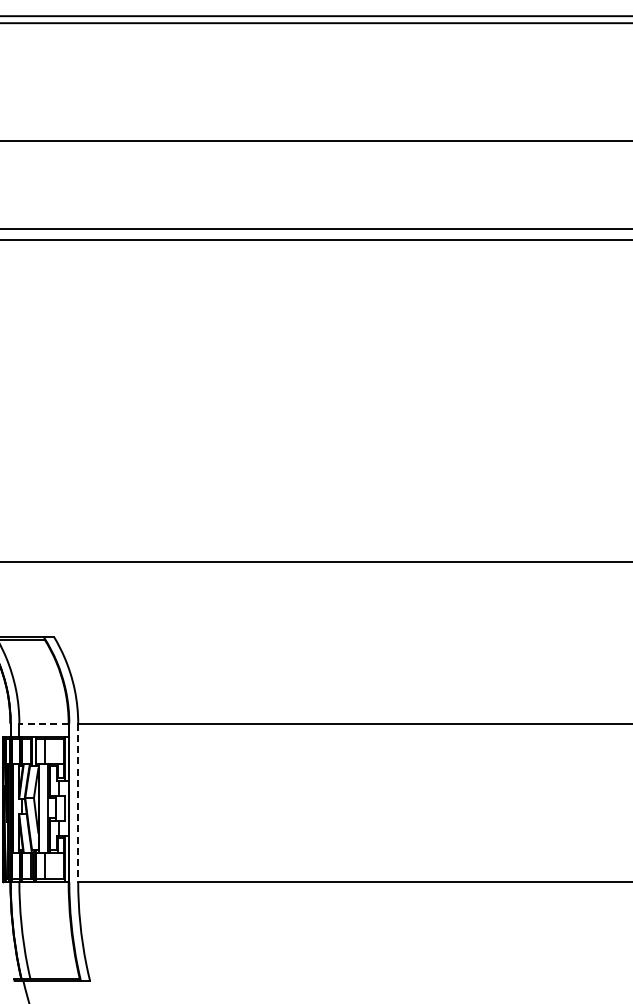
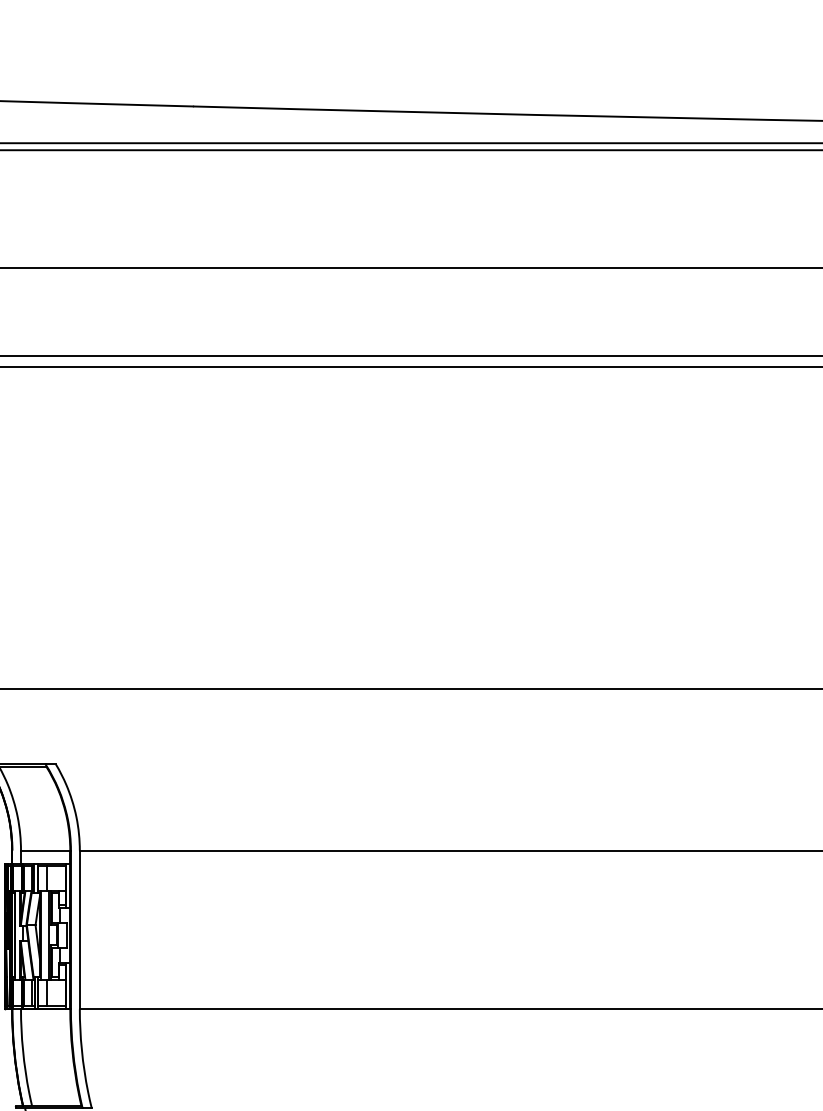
line: (43, 723) -> (45, 850), dashed -> solid
line: (77, 803) -> (79, 930), dashed -> solid

